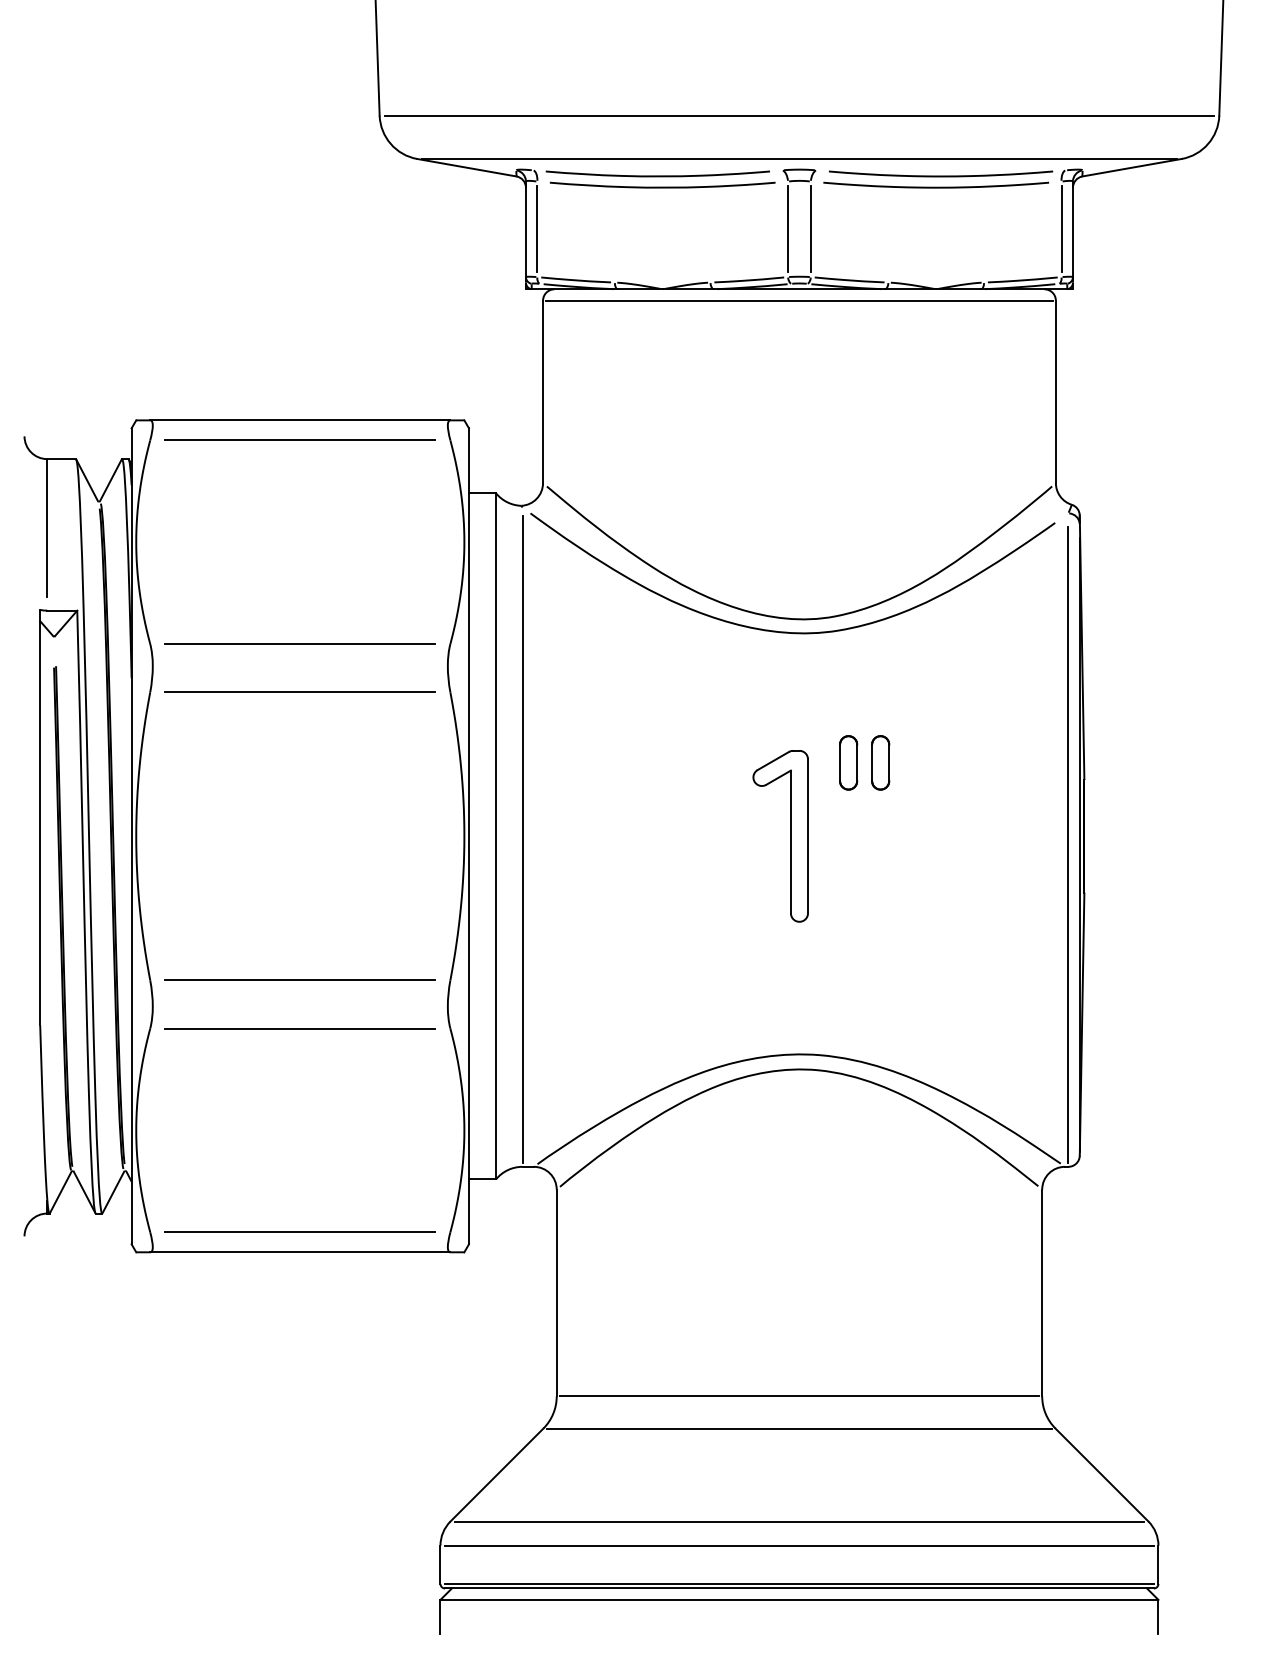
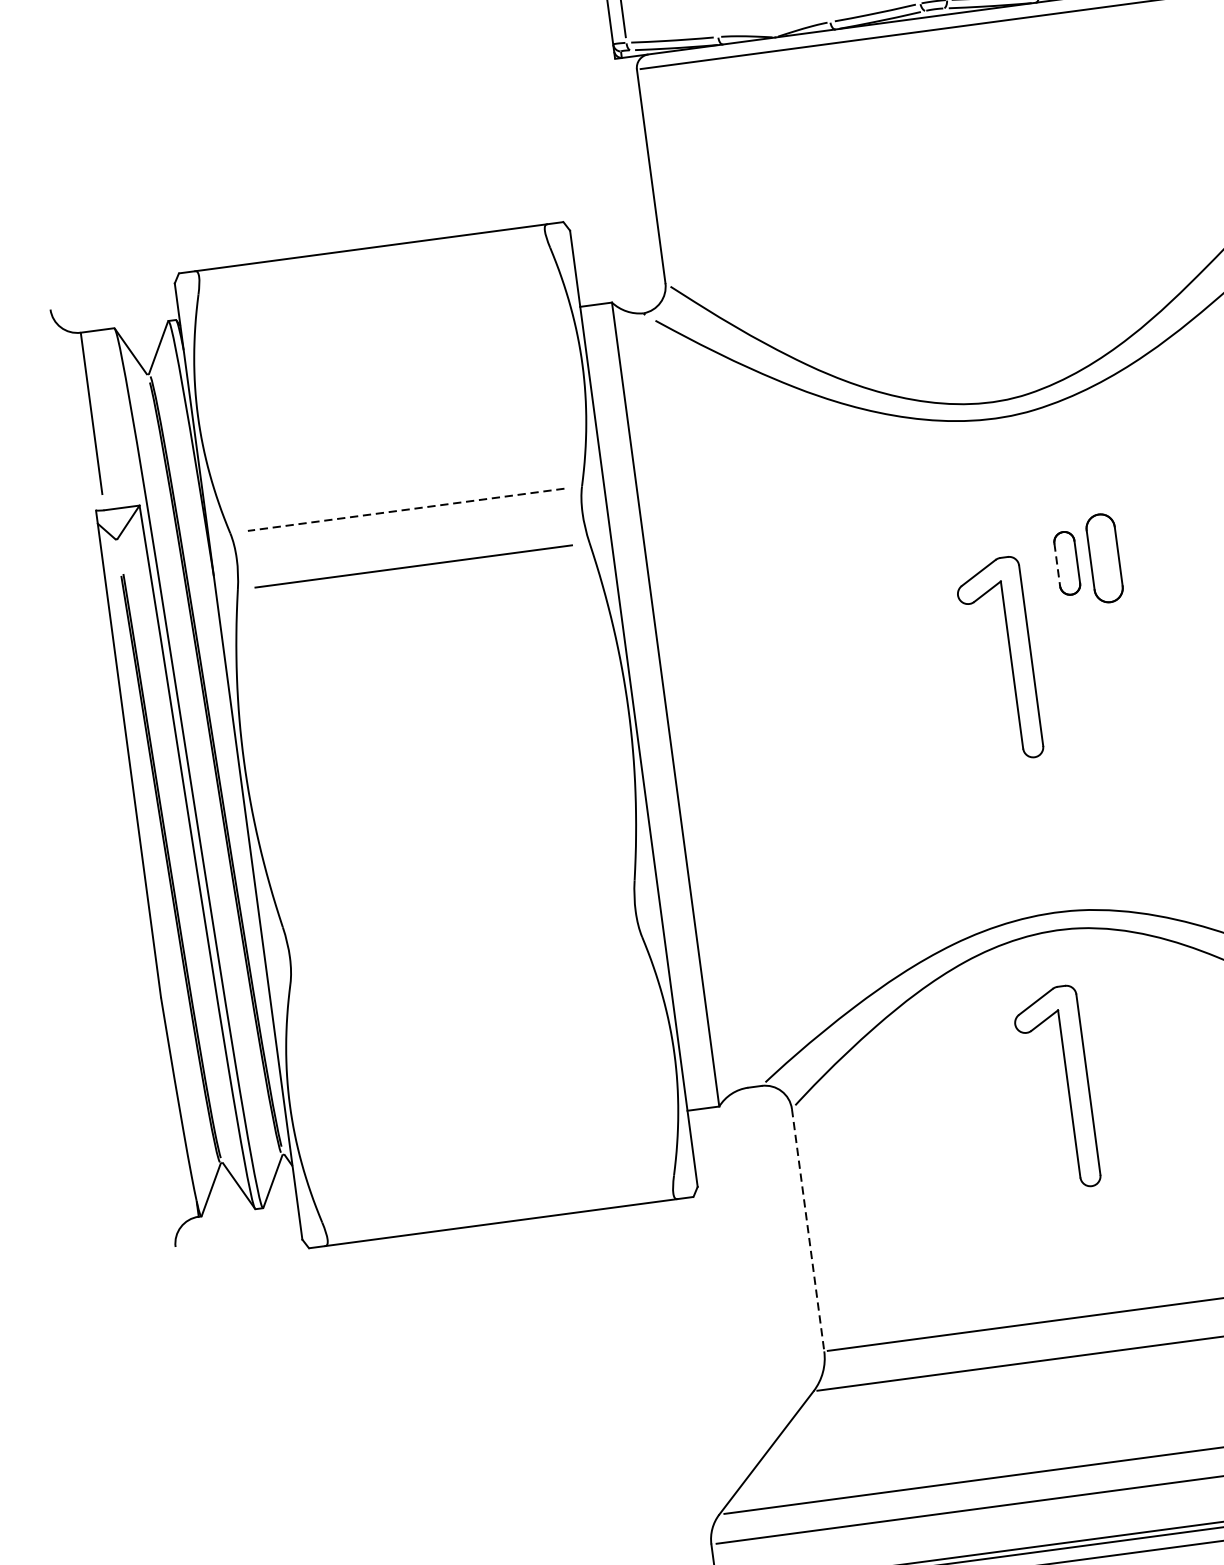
line: (300, 440) -> (374, 271), removed
line: (299, 644) -> (405, 510), solid -> dashed
part: (880, 762) -> (1104, 557), size x1.4
line: (840, 763) -> (1057, 565), solid -> dashed
line: (522, 839) -> (697, 704), removed
line: (300, 980) -> (459, 904), removed
line: (300, 1028) -> (466, 960), removed
part: (790, 1202) -> (1067, 1087), added
line: (300, 1232) -> (498, 1199), removed
line: (556, 1293) -> (807, 1230), solid -> dashed

